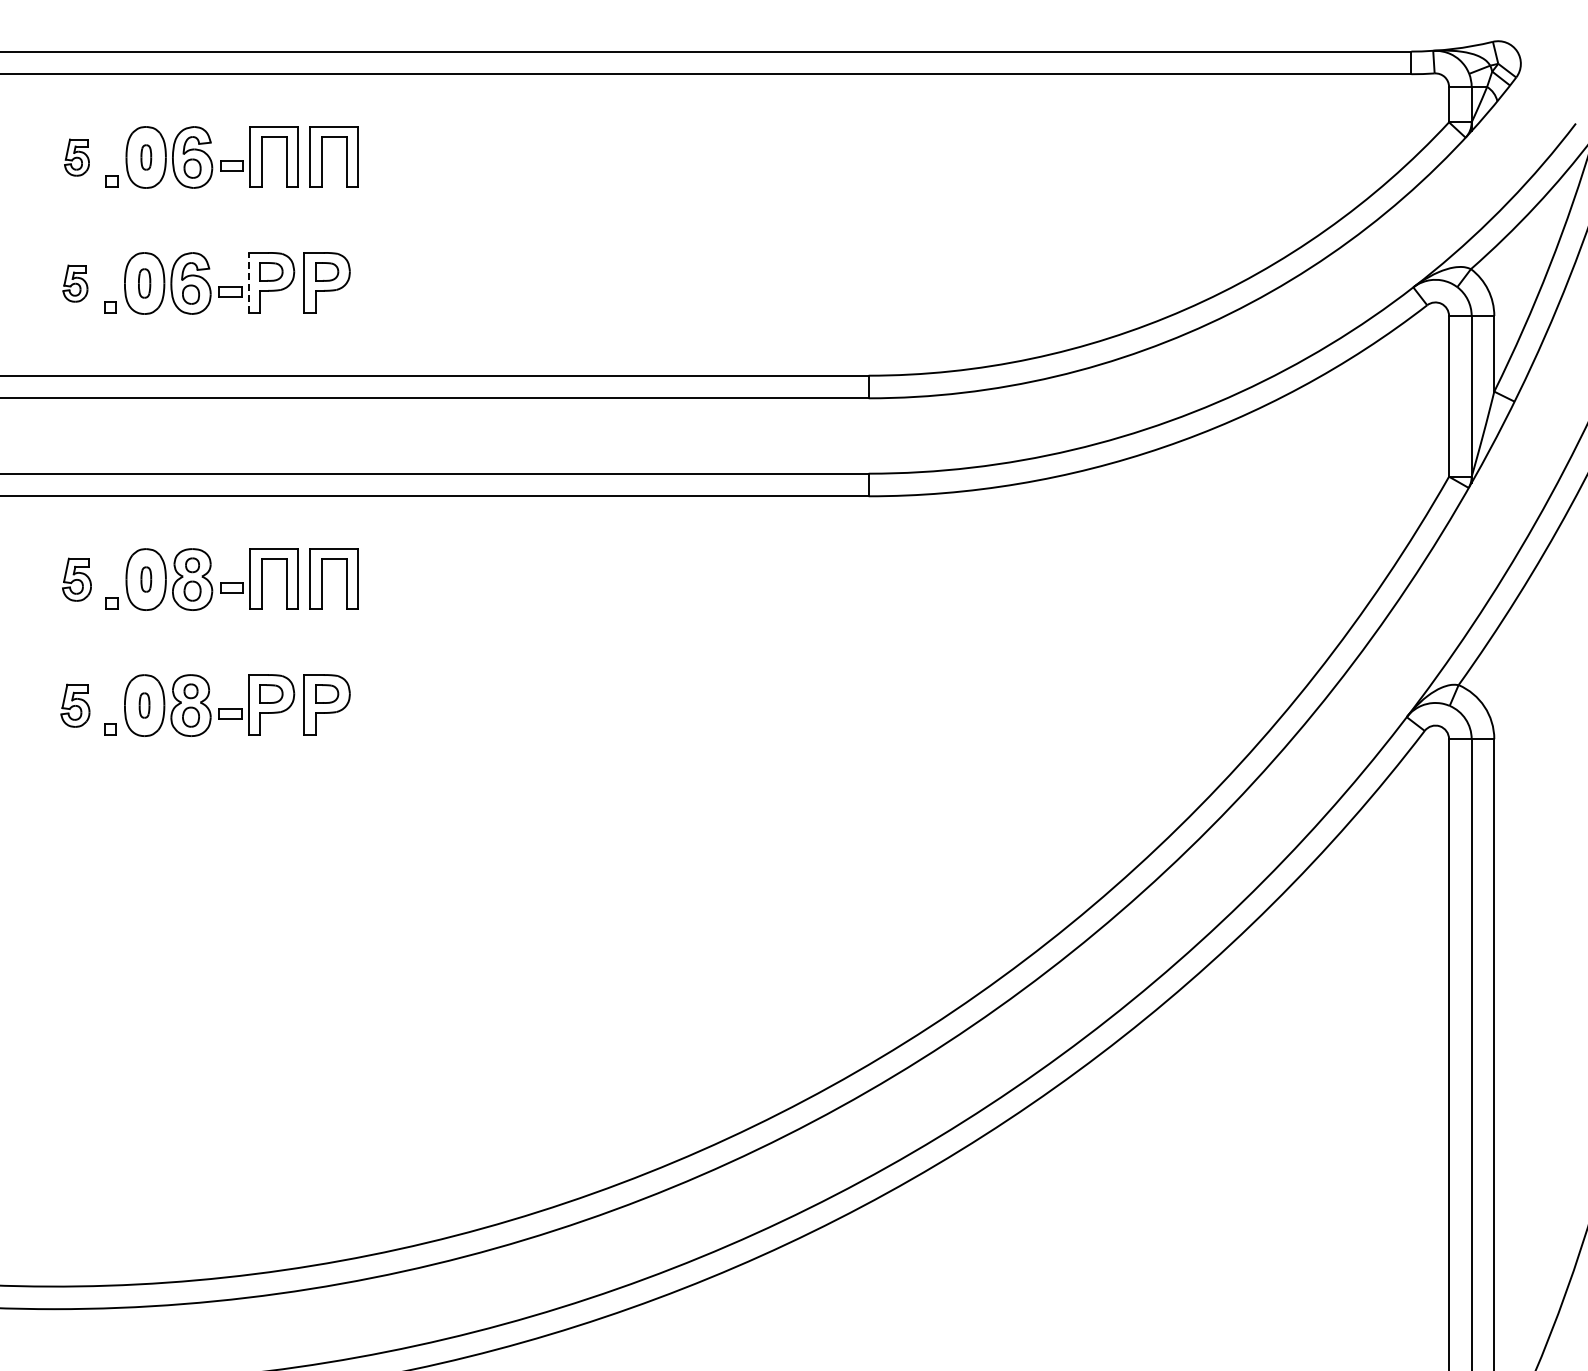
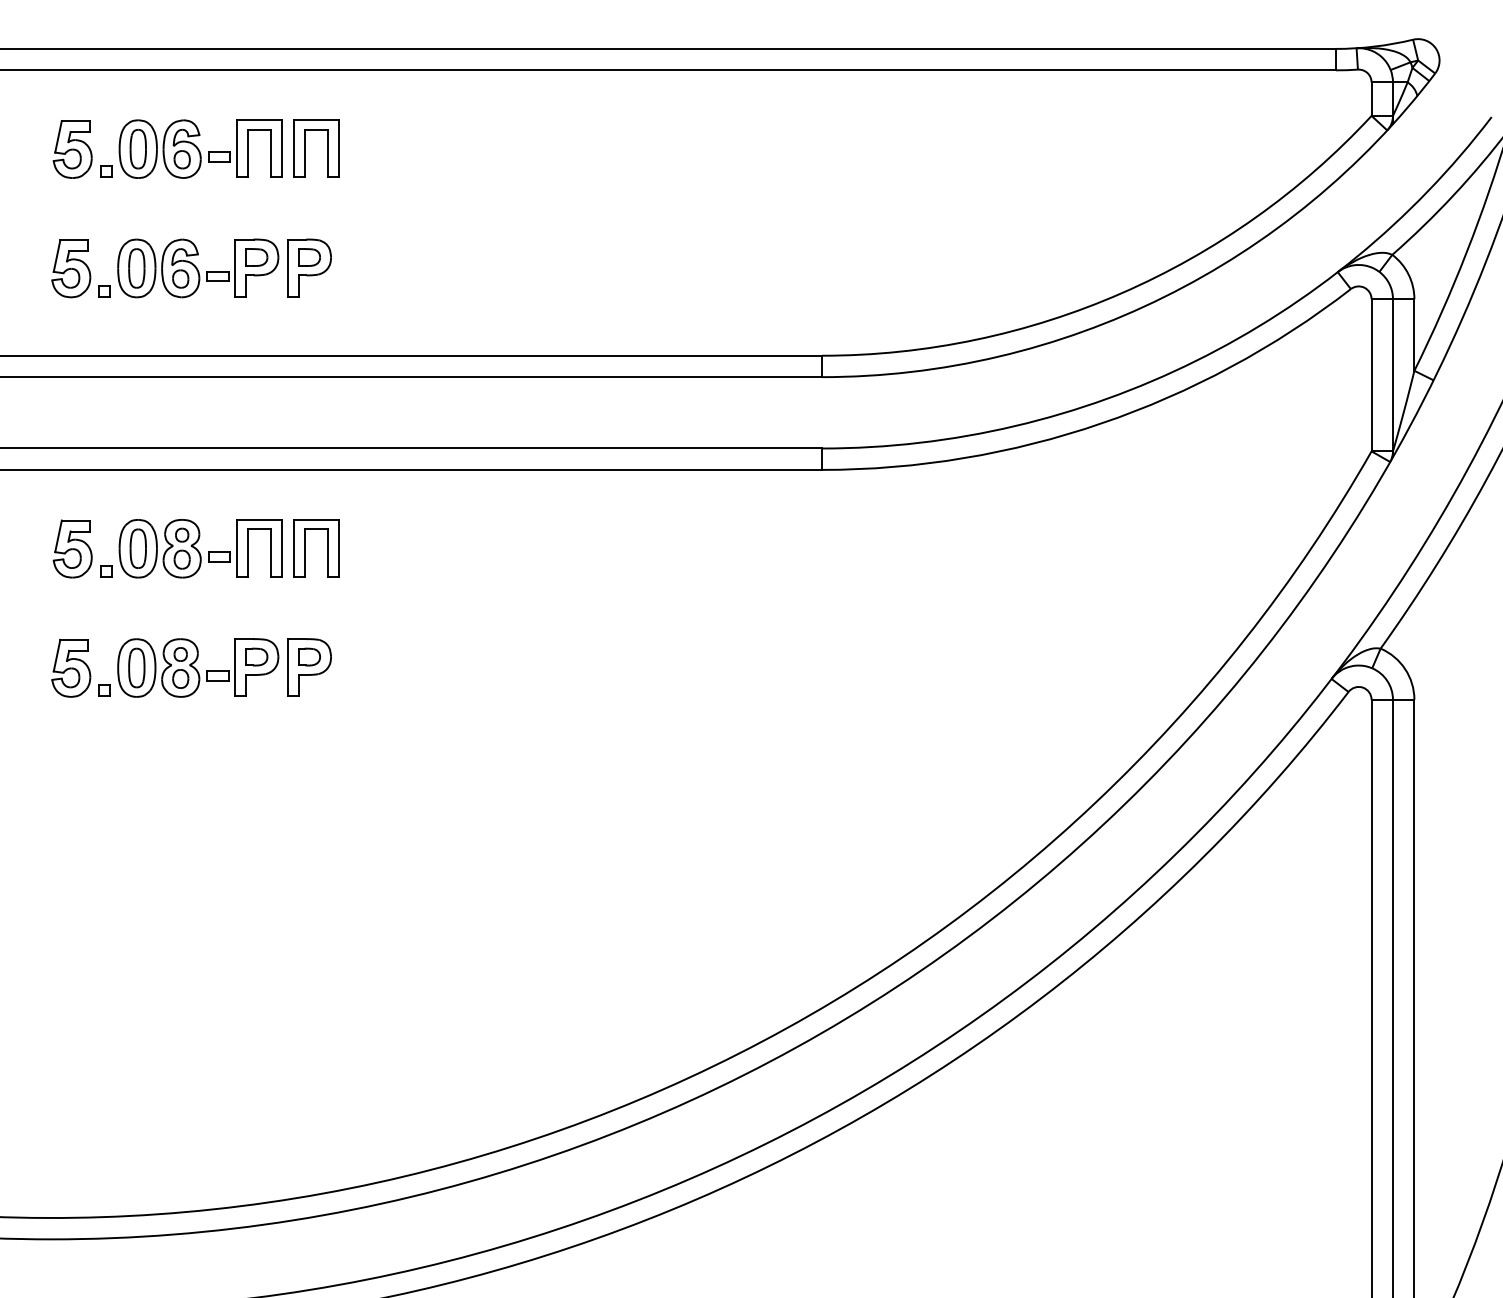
part: (76, 157) -> (72, 149), size x1.67
part: (146, 157) -> (138, 149), size x1.67
line: (248, 282) -> (235, 267), dashed -> solid
part: (75, 283) -> (71, 268), size x1.67
part: (144, 283) -> (136, 268), size x1.43
part: (76, 579) -> (72, 548), size x1.43
part: (146, 579) -> (138, 548), size x1.67
part: (75, 705) -> (71, 667), size x1.43
part: (144, 705) -> (136, 667), size x1.67

